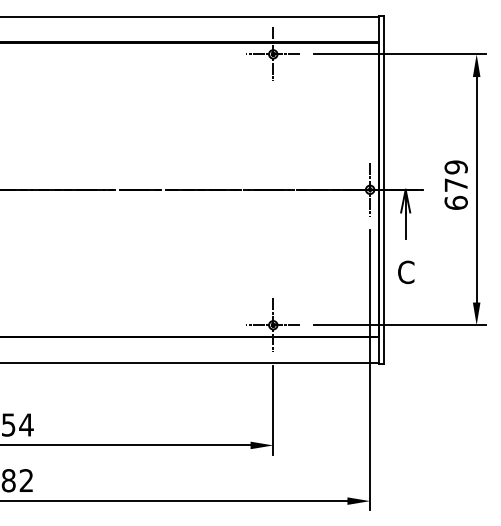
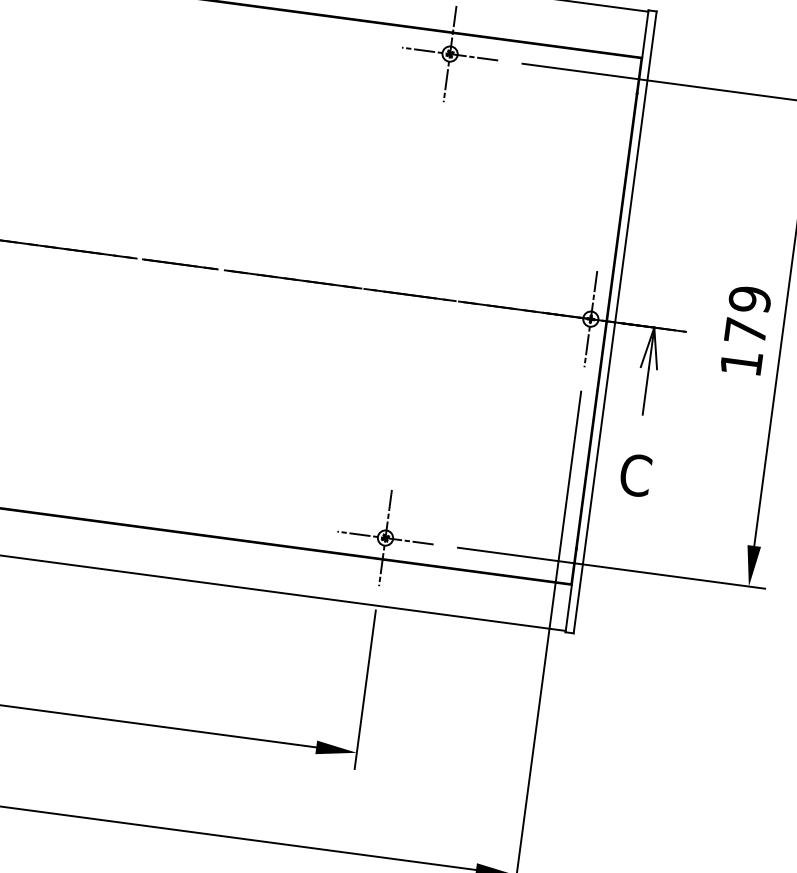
text: (455, 202) -> (740, 362), 679 -> 179

